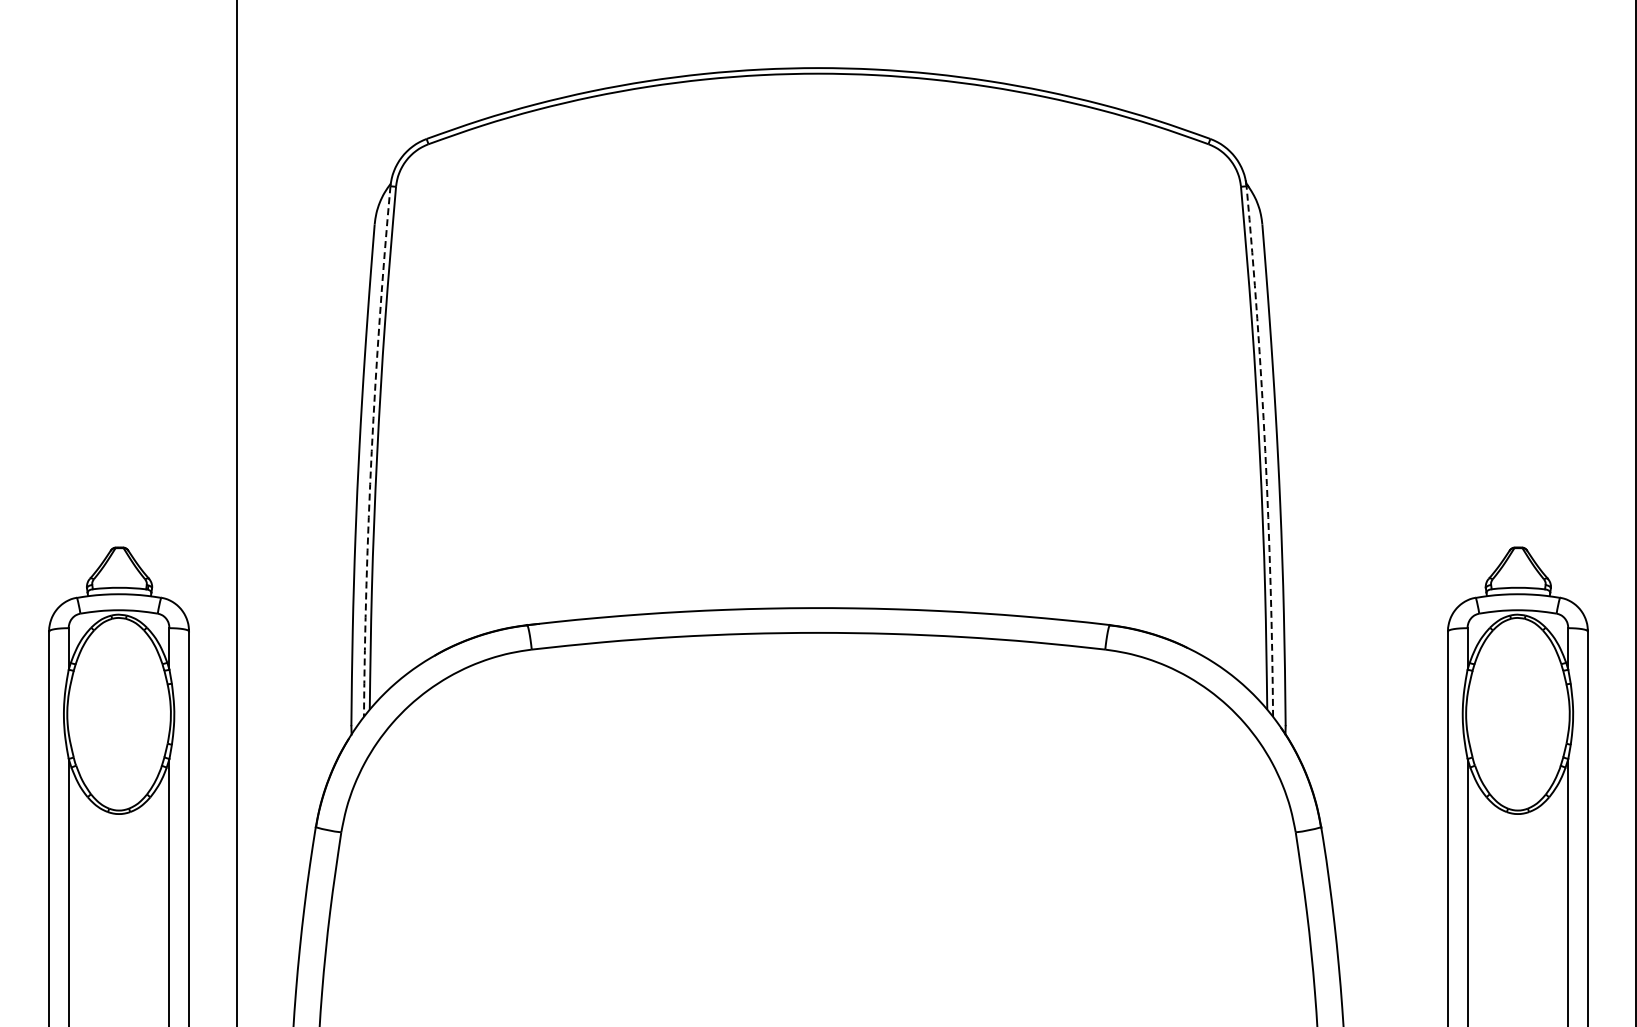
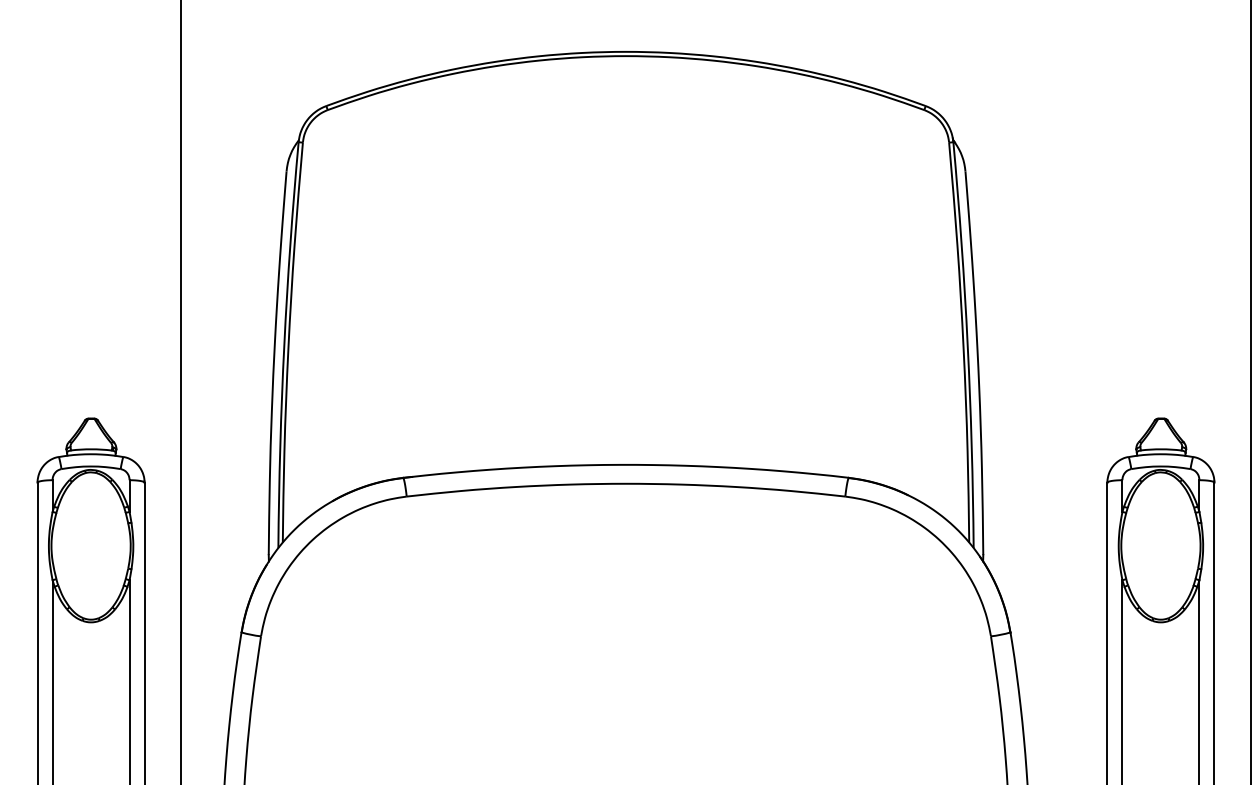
arc: (371, 451) -> (284, 345), dashed -> solid
arc: (1265, 451) -> (967, 345), dashed -> solid

